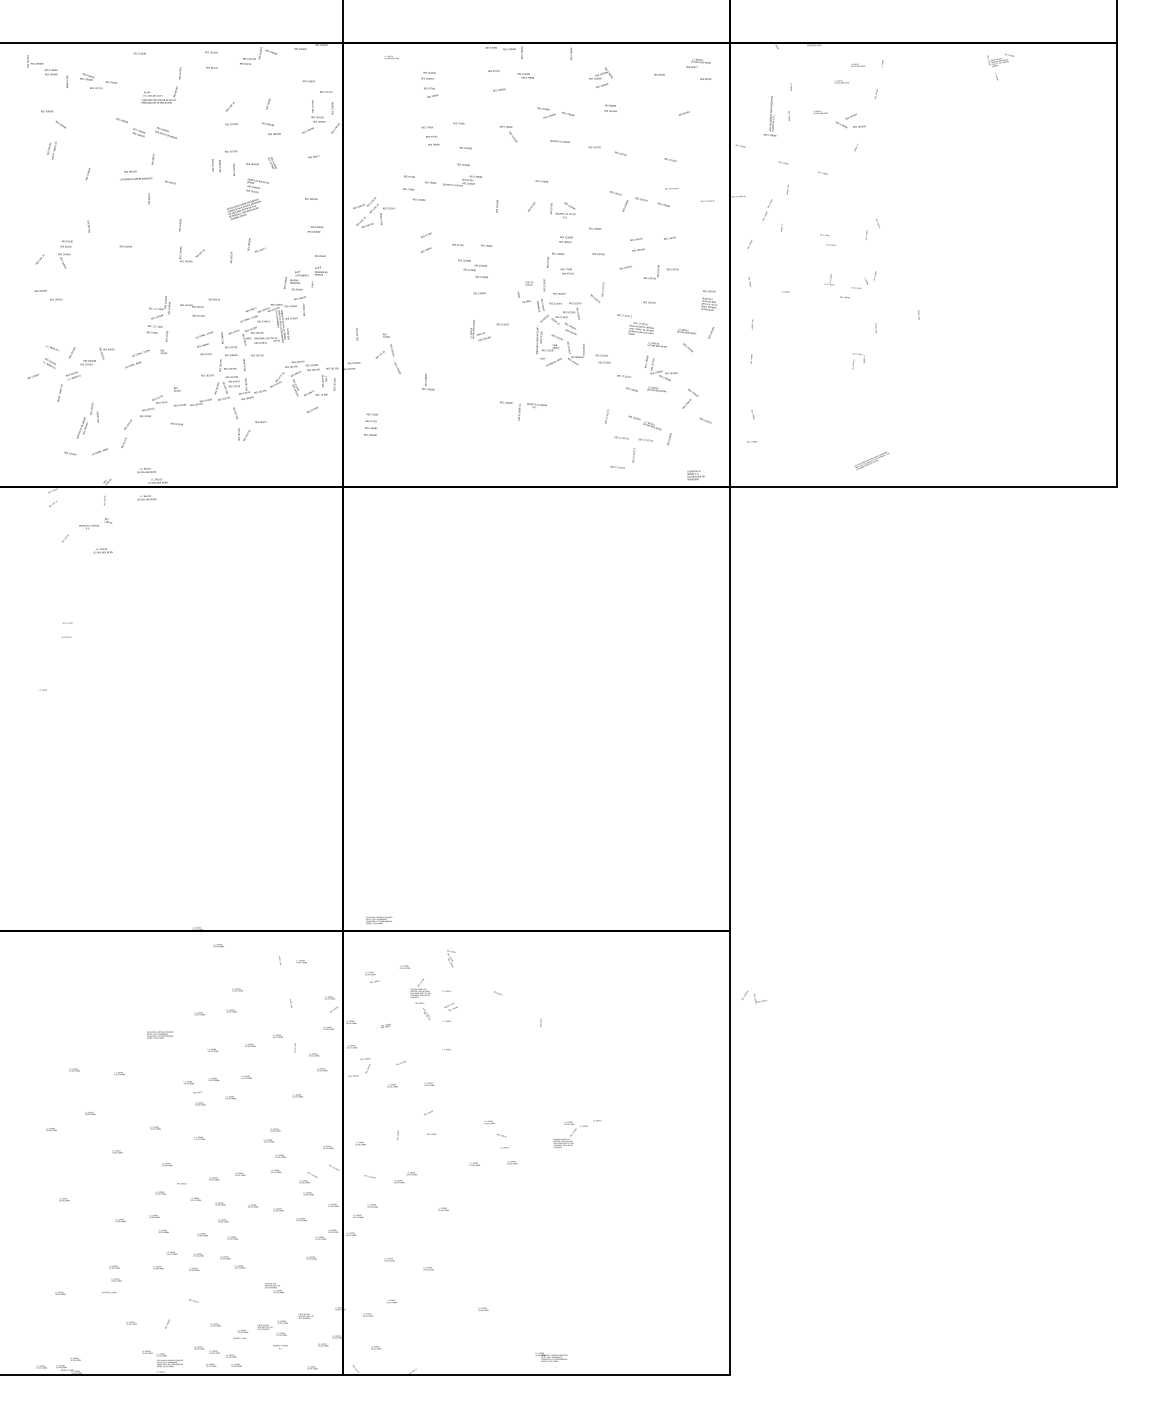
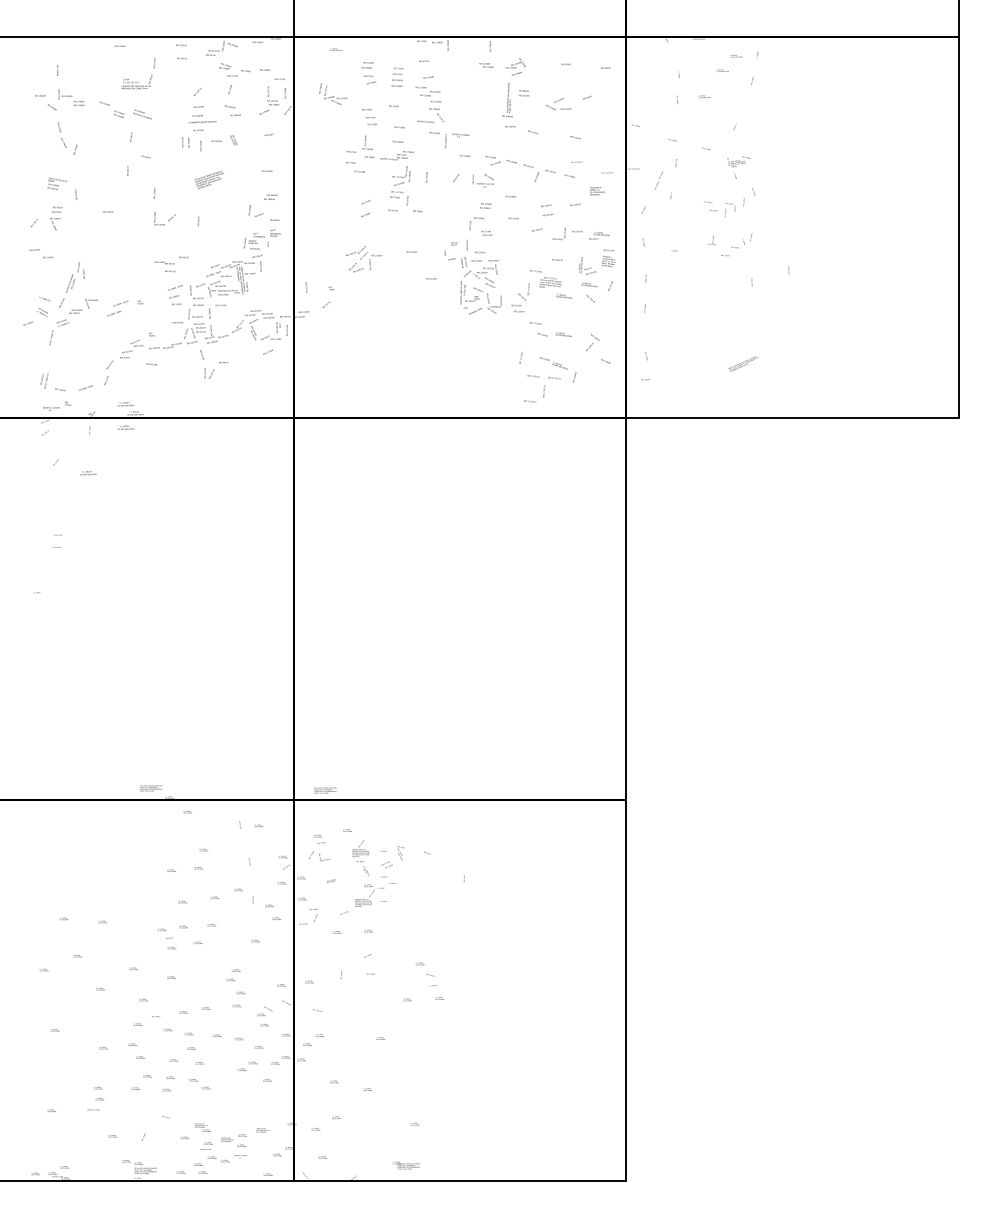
text: (698, 62) -> (599, 235), moved
text: (42, 65) -> (71, 97), moved
text: (1000, 67) -> (738, 168), moved
text: (525, 75) -> (486, 65), moved
text: (98, 80) -> (234, 69), moved
text: (555, 112) -> (500, 160), moved
text: (770, 116) -> (507, 100), moved
text: (850, 120) -> (558, 103), moved
text: (559, 141) -> (425, 121), moved
text: (51, 150) -> (44, 381), moved
text: (135, 175) -> (202, 119), moved
text: (257, 185) -> (56, 183), moved
text: (374, 212) -> (364, 259), moved
text: (256, 245) -> (256, 211), moved
text: (472, 268) -> (427, 94), moved
text: (597, 292) -> (524, 291), moved
text: (158, 318) -> (400, 185), moved
text: (480, 330) -> (587, 265), moved
text: (395, 358) -> (62, 134), moved
text: (858, 361) -> (730, 210), moved
text: (660, 367) -> (332, 93), moved
text: (428, 381) -> (367, 142), moved
text: (523, 410) -> (449, 139), moved
text: (87, 420) -> (75, 277), moved
text: (370, 424) -> (396, 77), moved
text: (872, 460) -> (743, 363), moved
text: (695, 475) -> (597, 191), moved
text: (95, 523) -> (56, 405), moved
text: (451, 958) -> (401, 853), moved
text: (753, 997) -> (318, 856), moved
text: (160, 1034) -> (151, 788), moved
text: (577, 1133) -> (375, 894), moved
text: (405, 1177) -> (247, 1066), moved
text: (274, 1287) -> (202, 1127), moved
text: (206, 1349) -> (218, 1158), moved
text: (551, 1356) -> (406, 1164), moved

